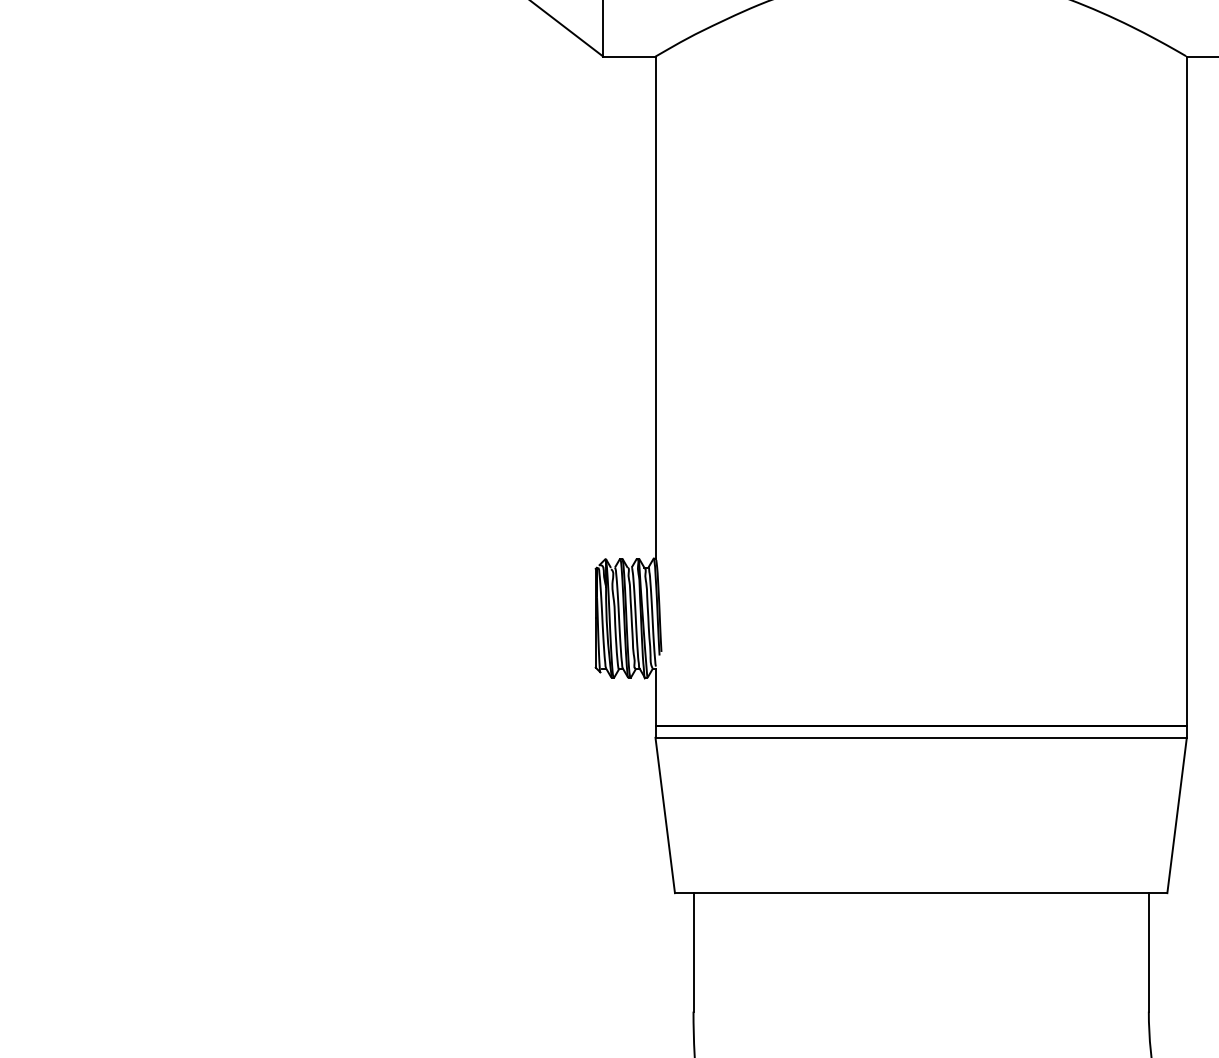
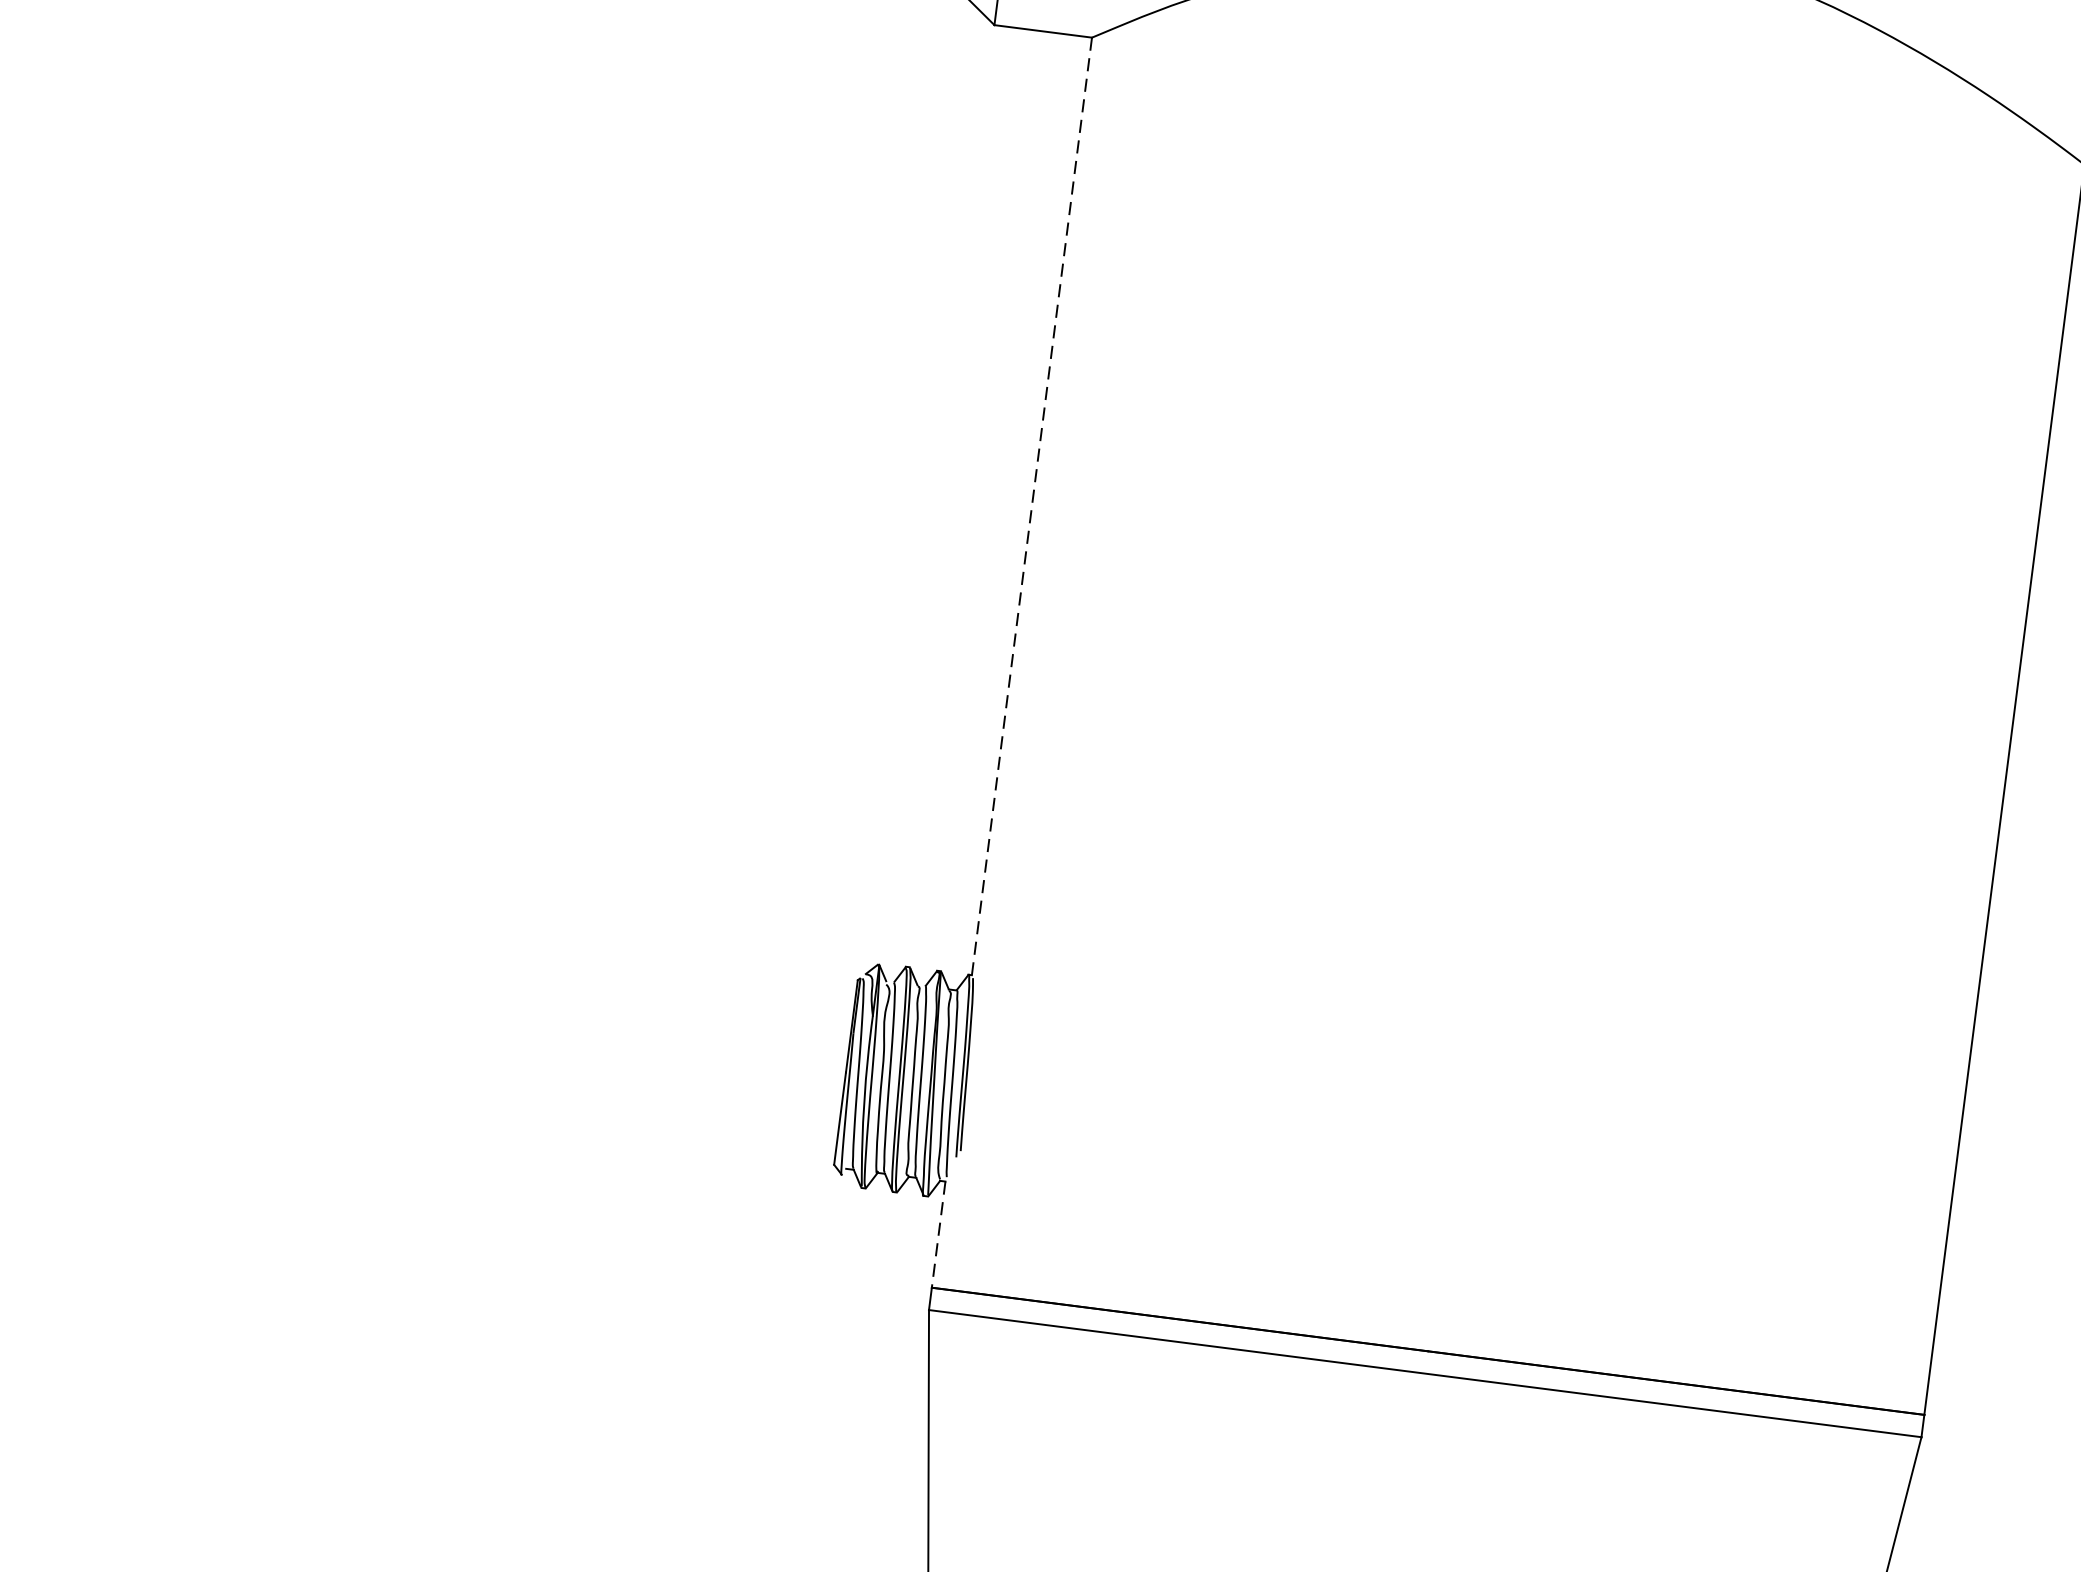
line: (655, 307) -> (1031, 506), solid -> dashed
line: (655, 697) -> (938, 1234), solid -> dashed

